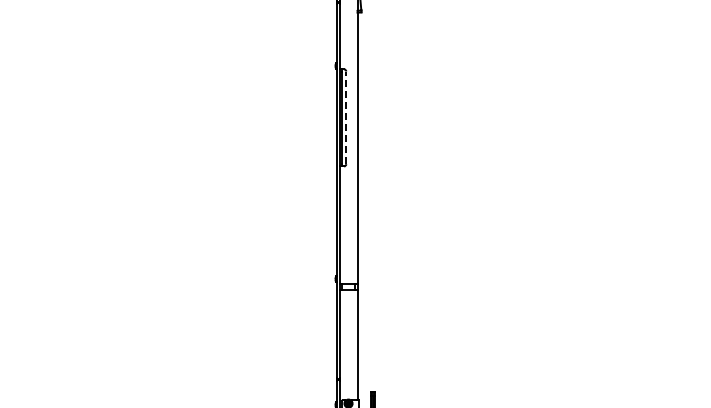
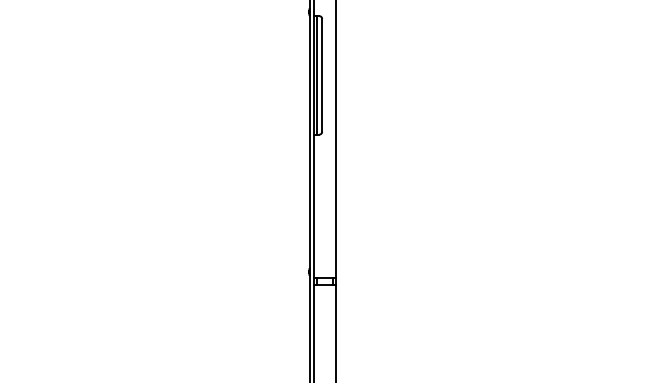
line: (346, 117) -> (322, 74), dashed -> solid

